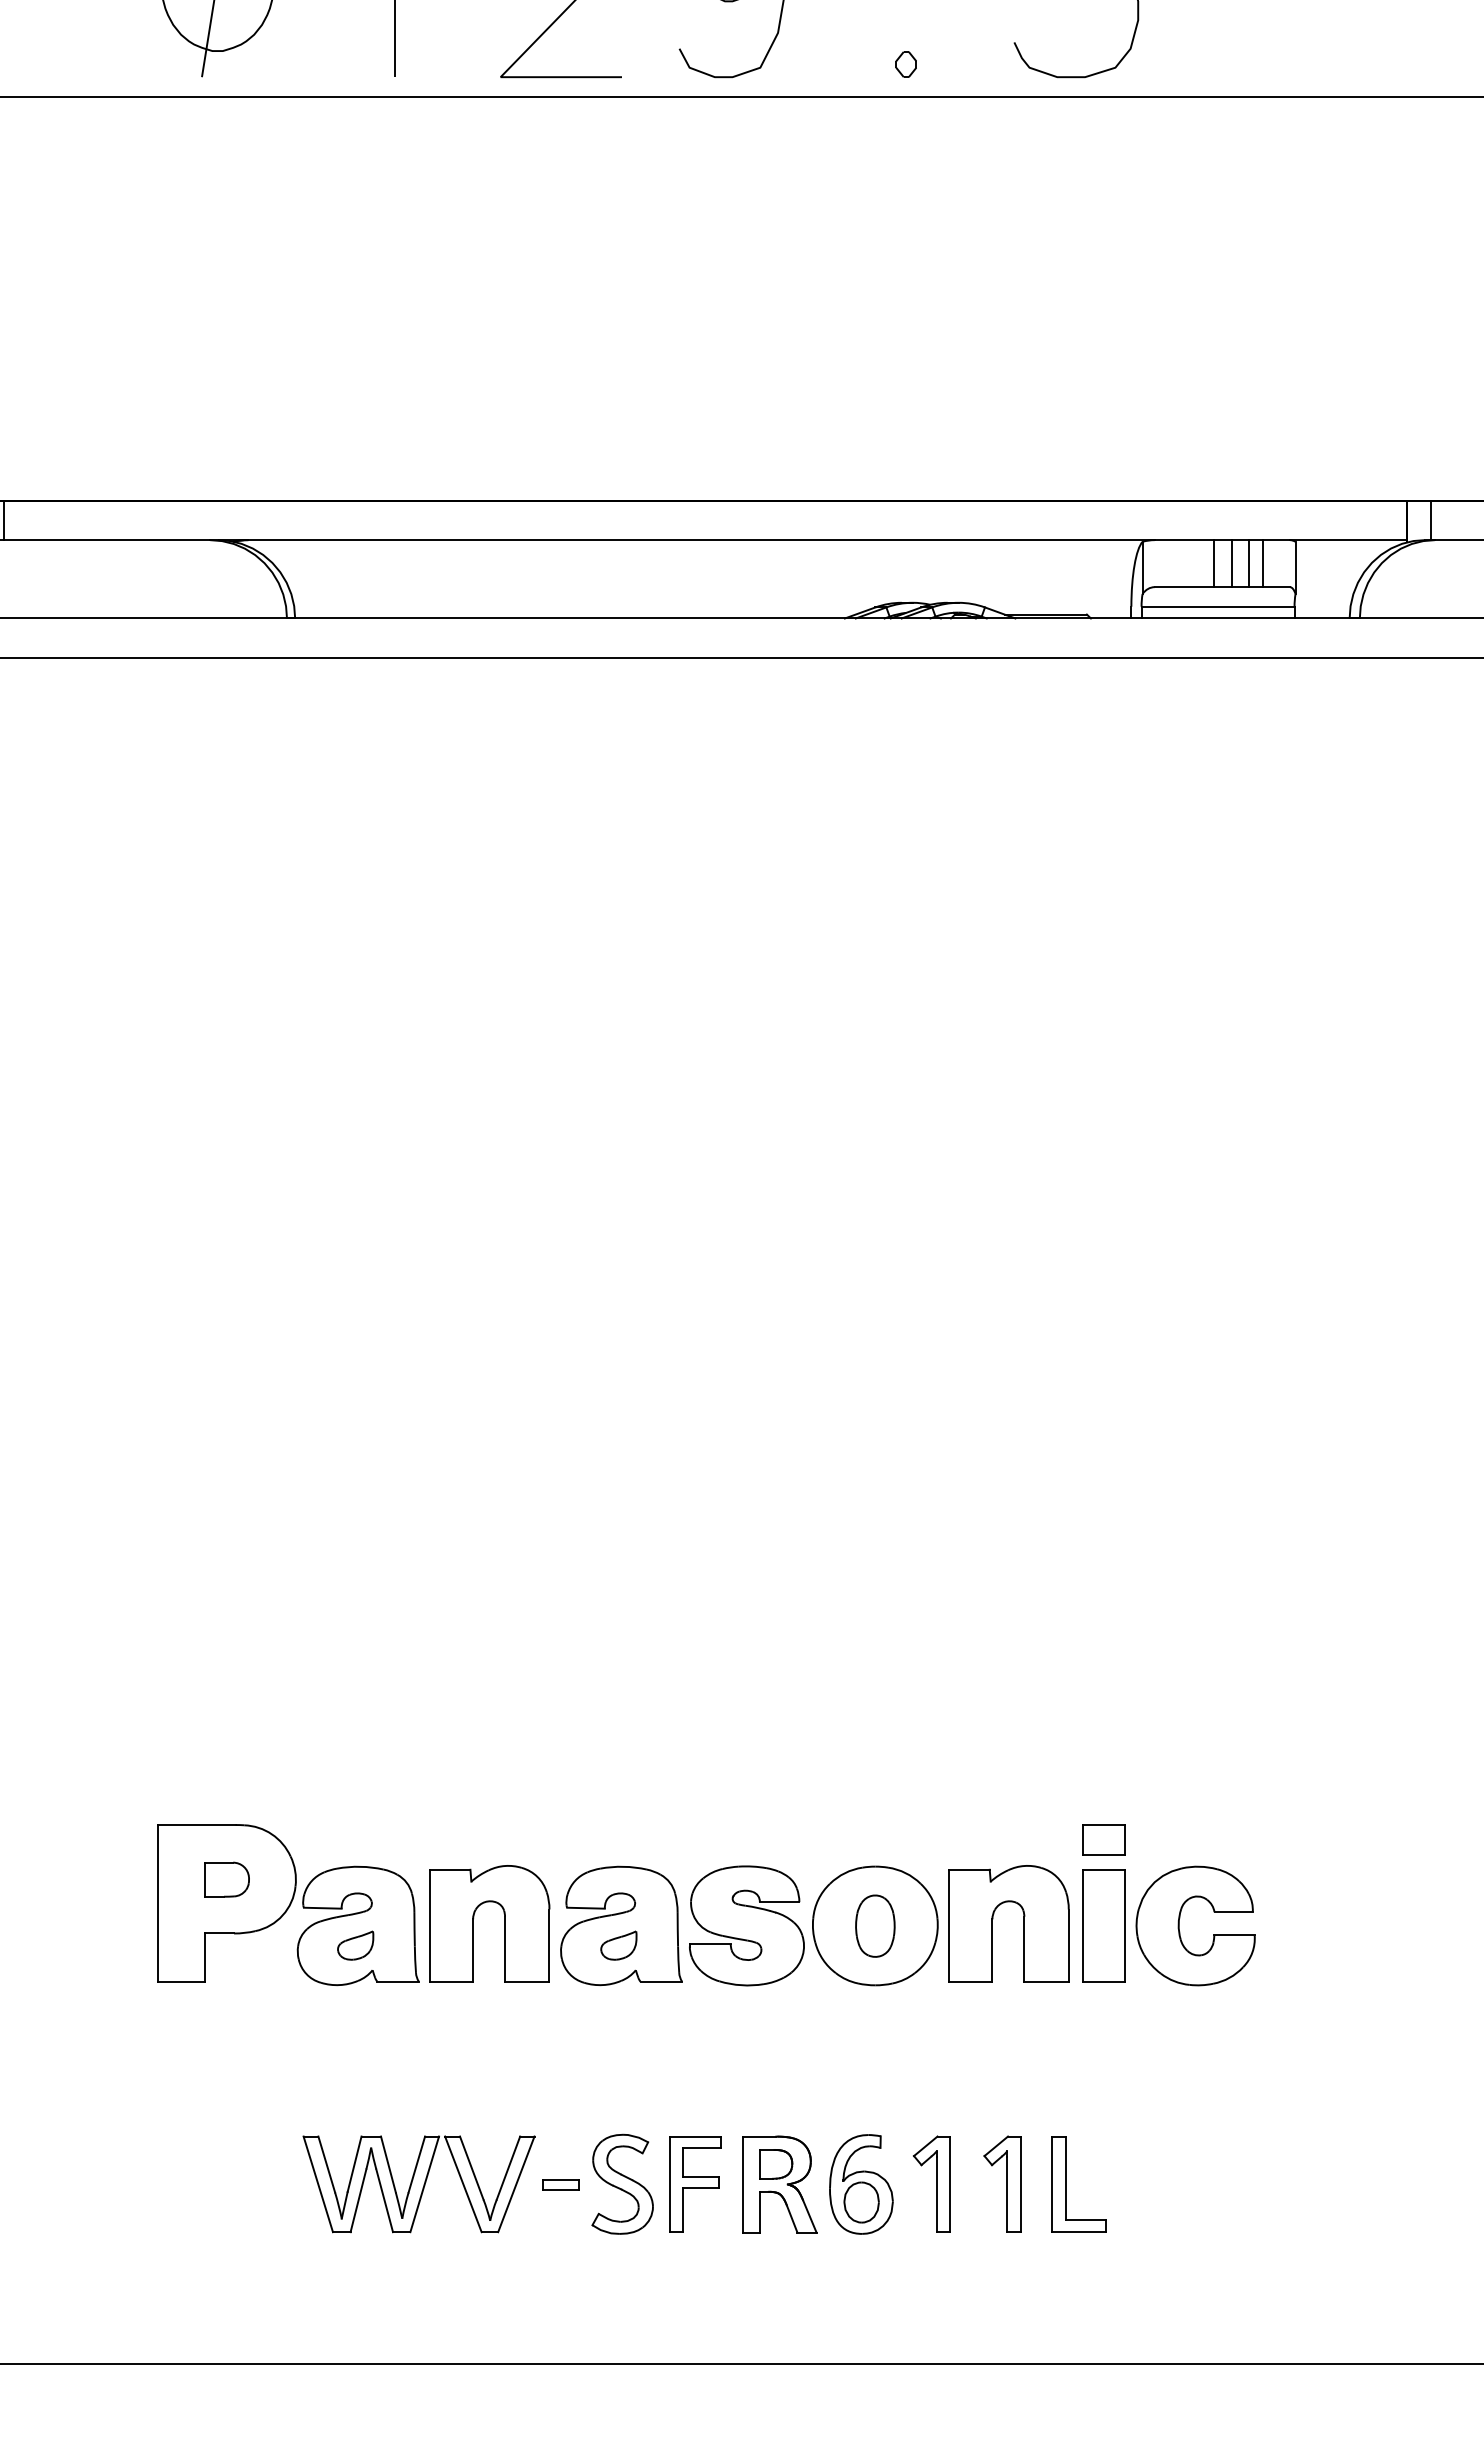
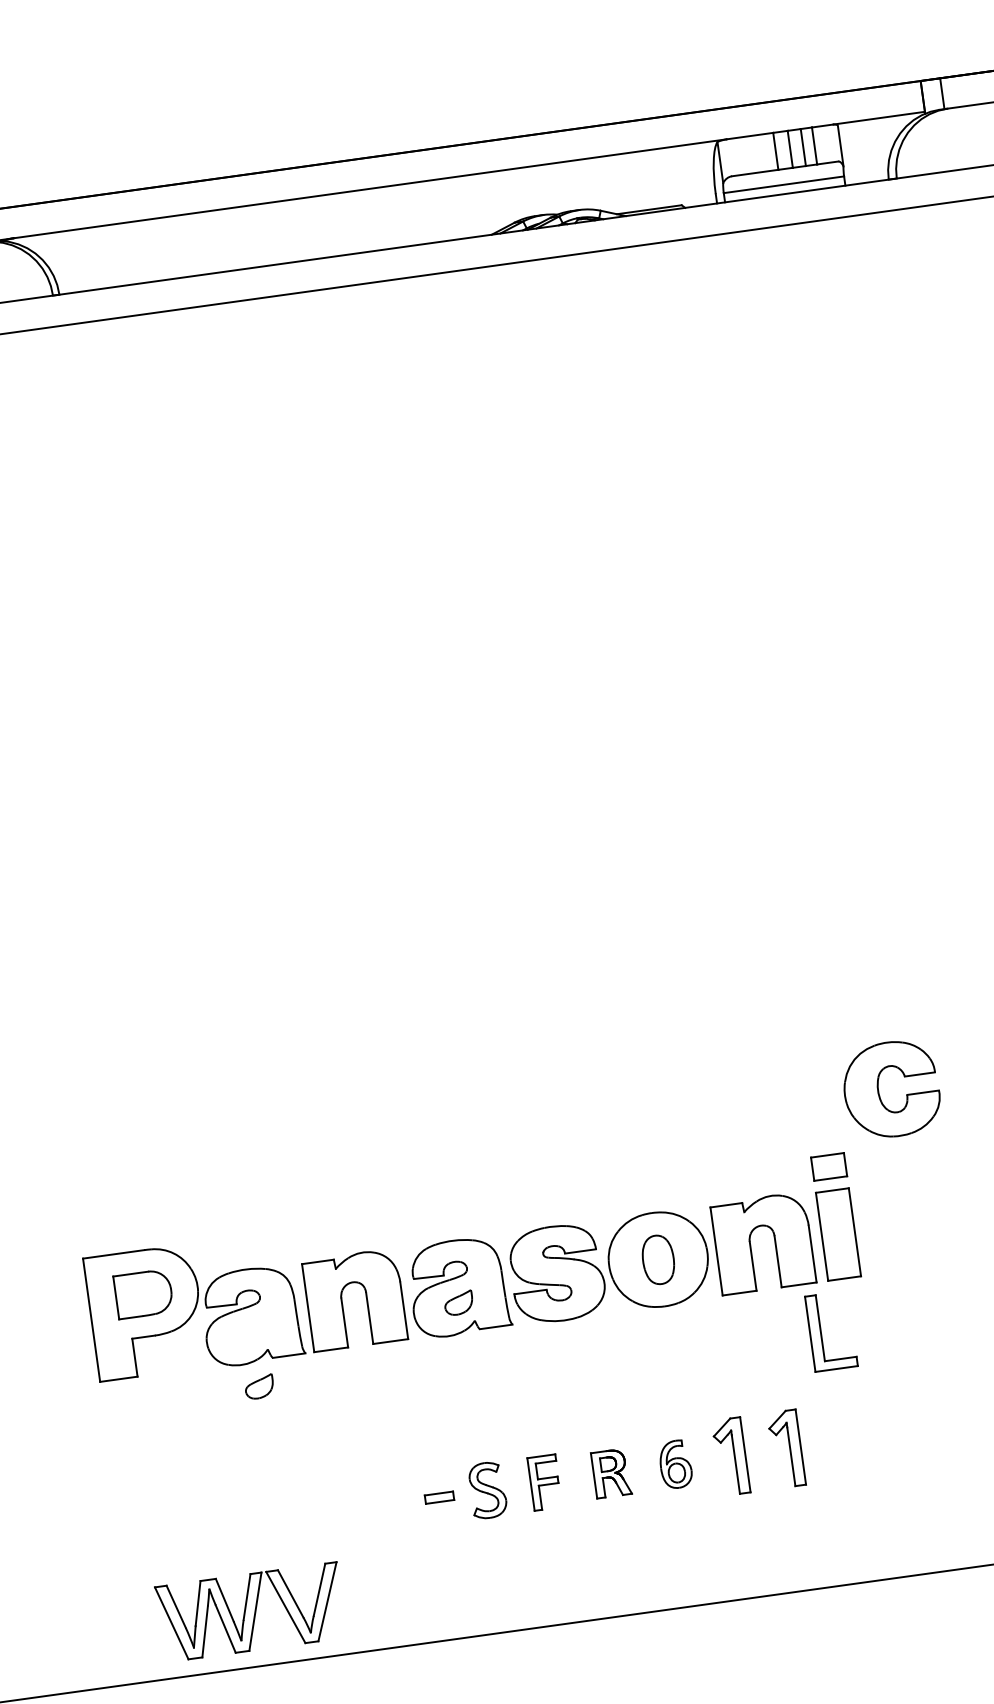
part: (226, 1879) -> (143, 1293), size x1.6
part: (1179, 1925) -> (878, 1090), moved
part: (355, 1945) -> (259, 1386), moved
part: (622, 2183) -> (487, 1489), size x0.7
part: (418, 2184) -> (250, 1612), moved
part: (695, 2184) -> (545, 1482), size x0.7
part: (779, 2184) -> (611, 1473), size x0.6
part: (861, 2184) -> (675, 1464), size x0.6
part: (1066, 2184) -> (821, 1332), moved

